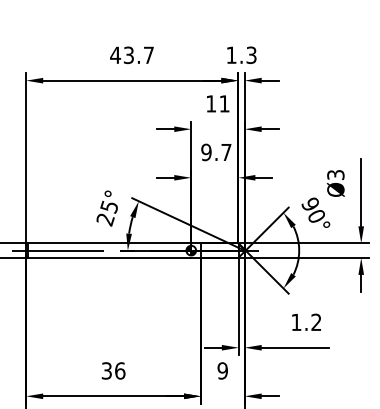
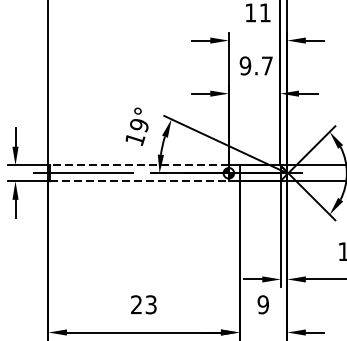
text: (106, 213) -> (136, 132), 25° -> 19°
line: (109, 243) -> (139, 165), solid -> dashed
line: (109, 257) -> (139, 180), solid -> dashed
text: (113, 370) -> (143, 304), 36 -> 23

